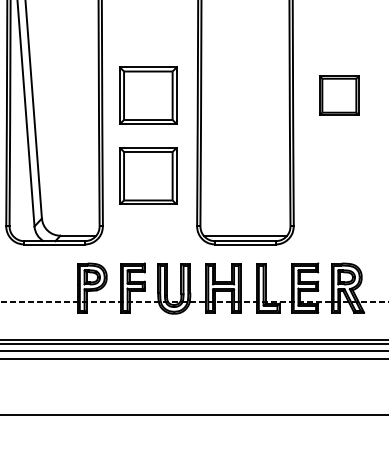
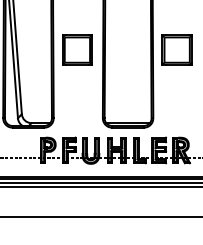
part: (338, 94) -> (176, 49), size x1.43
part: (148, 175) -> (77, 91), removed

